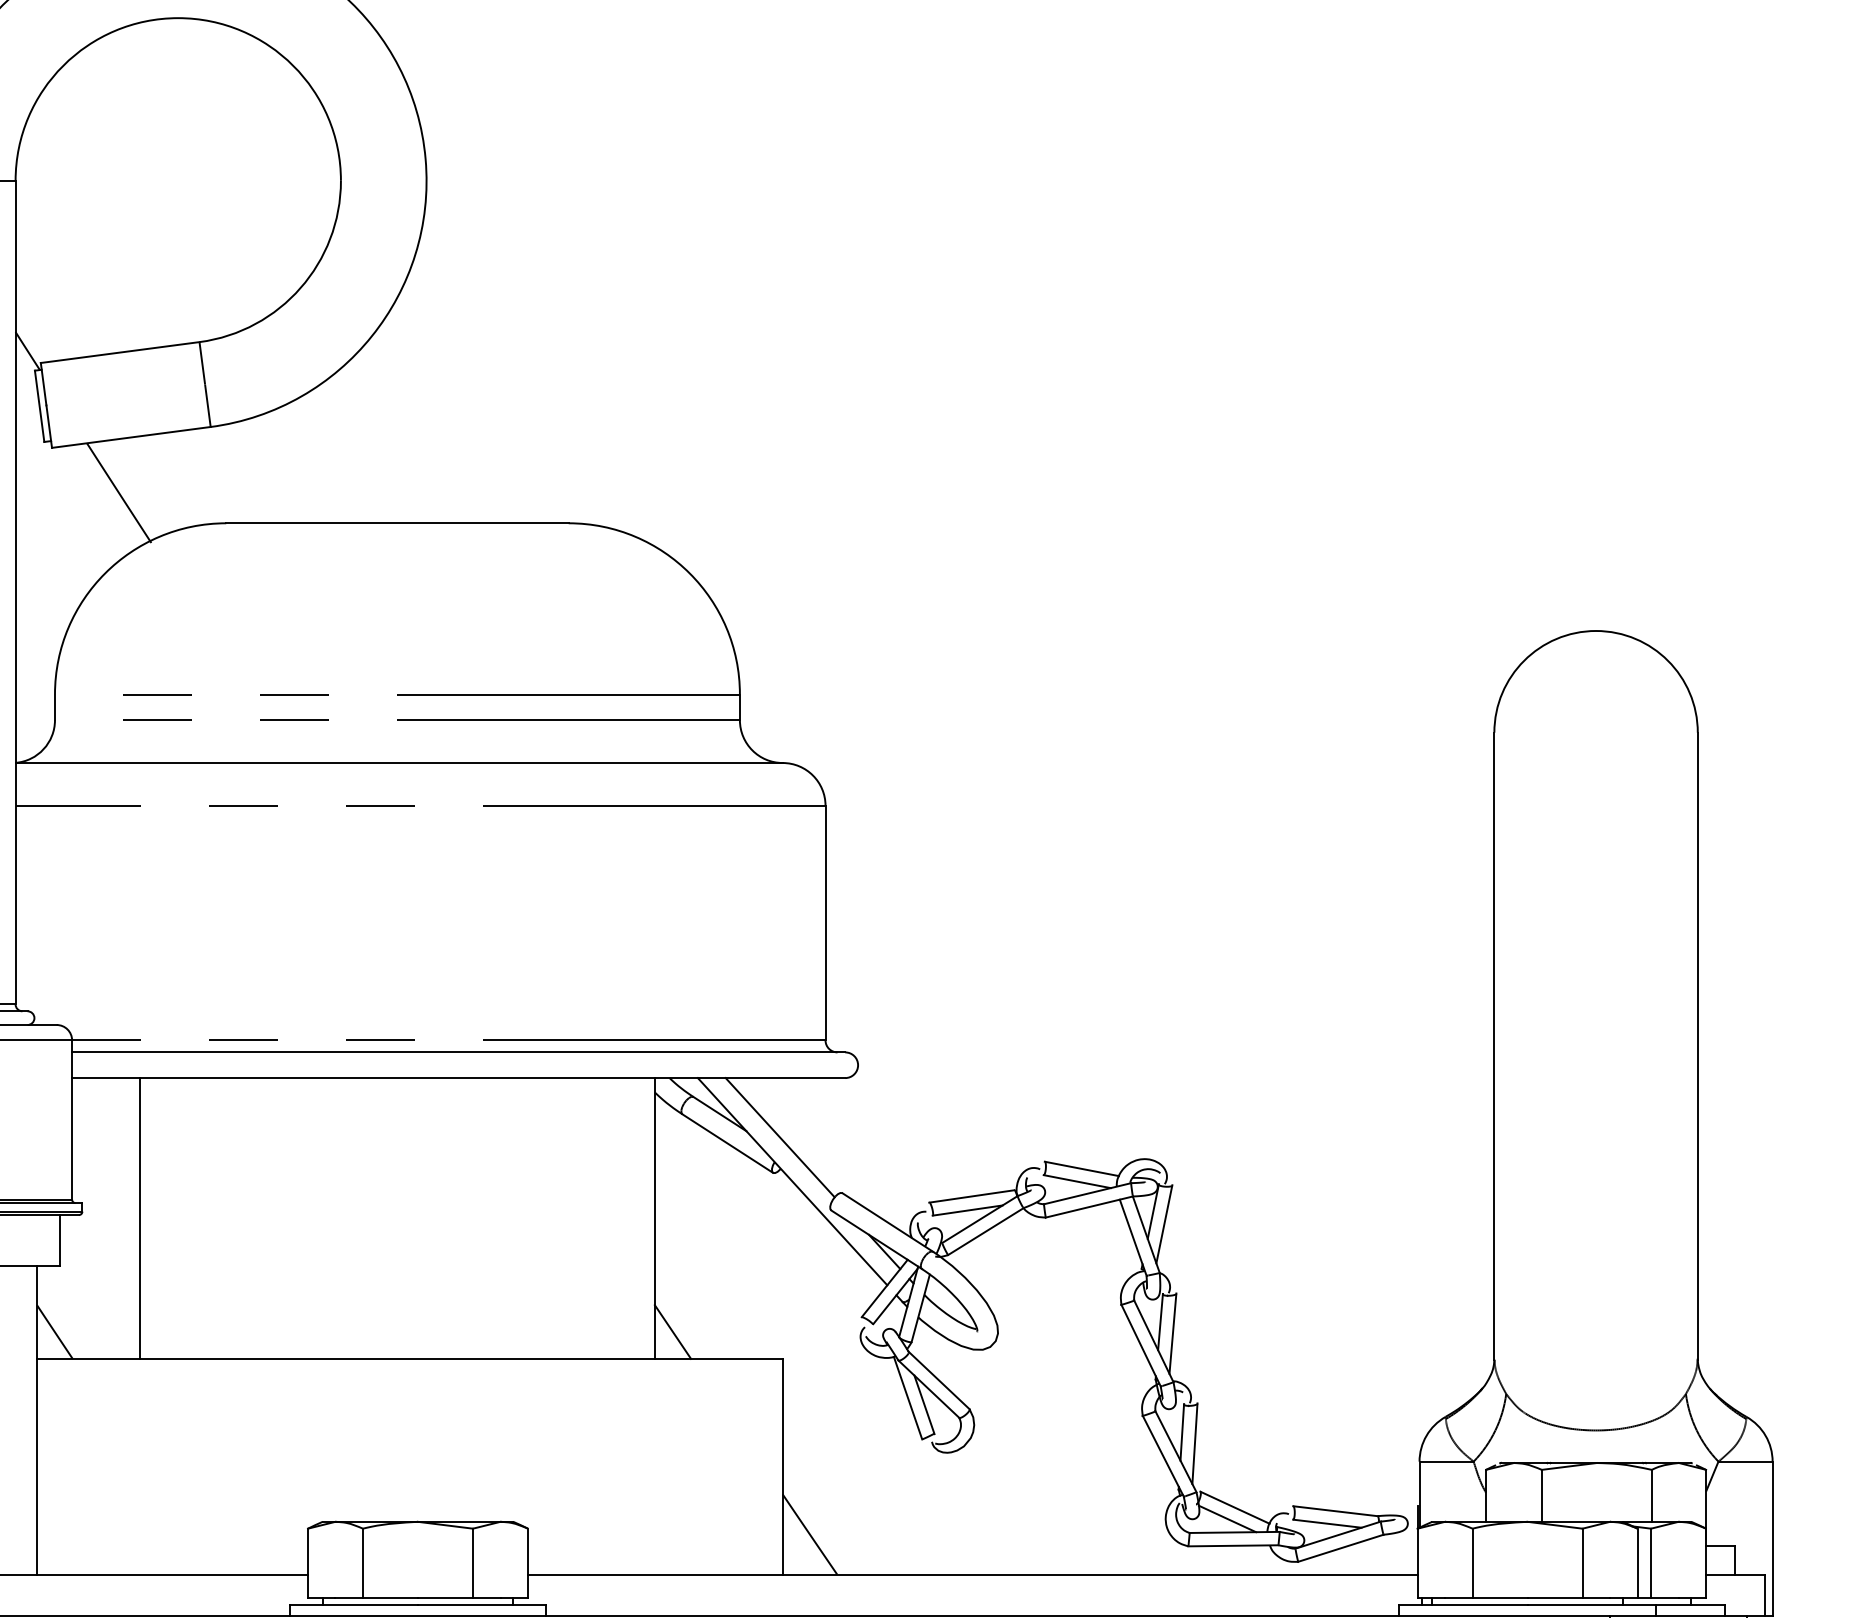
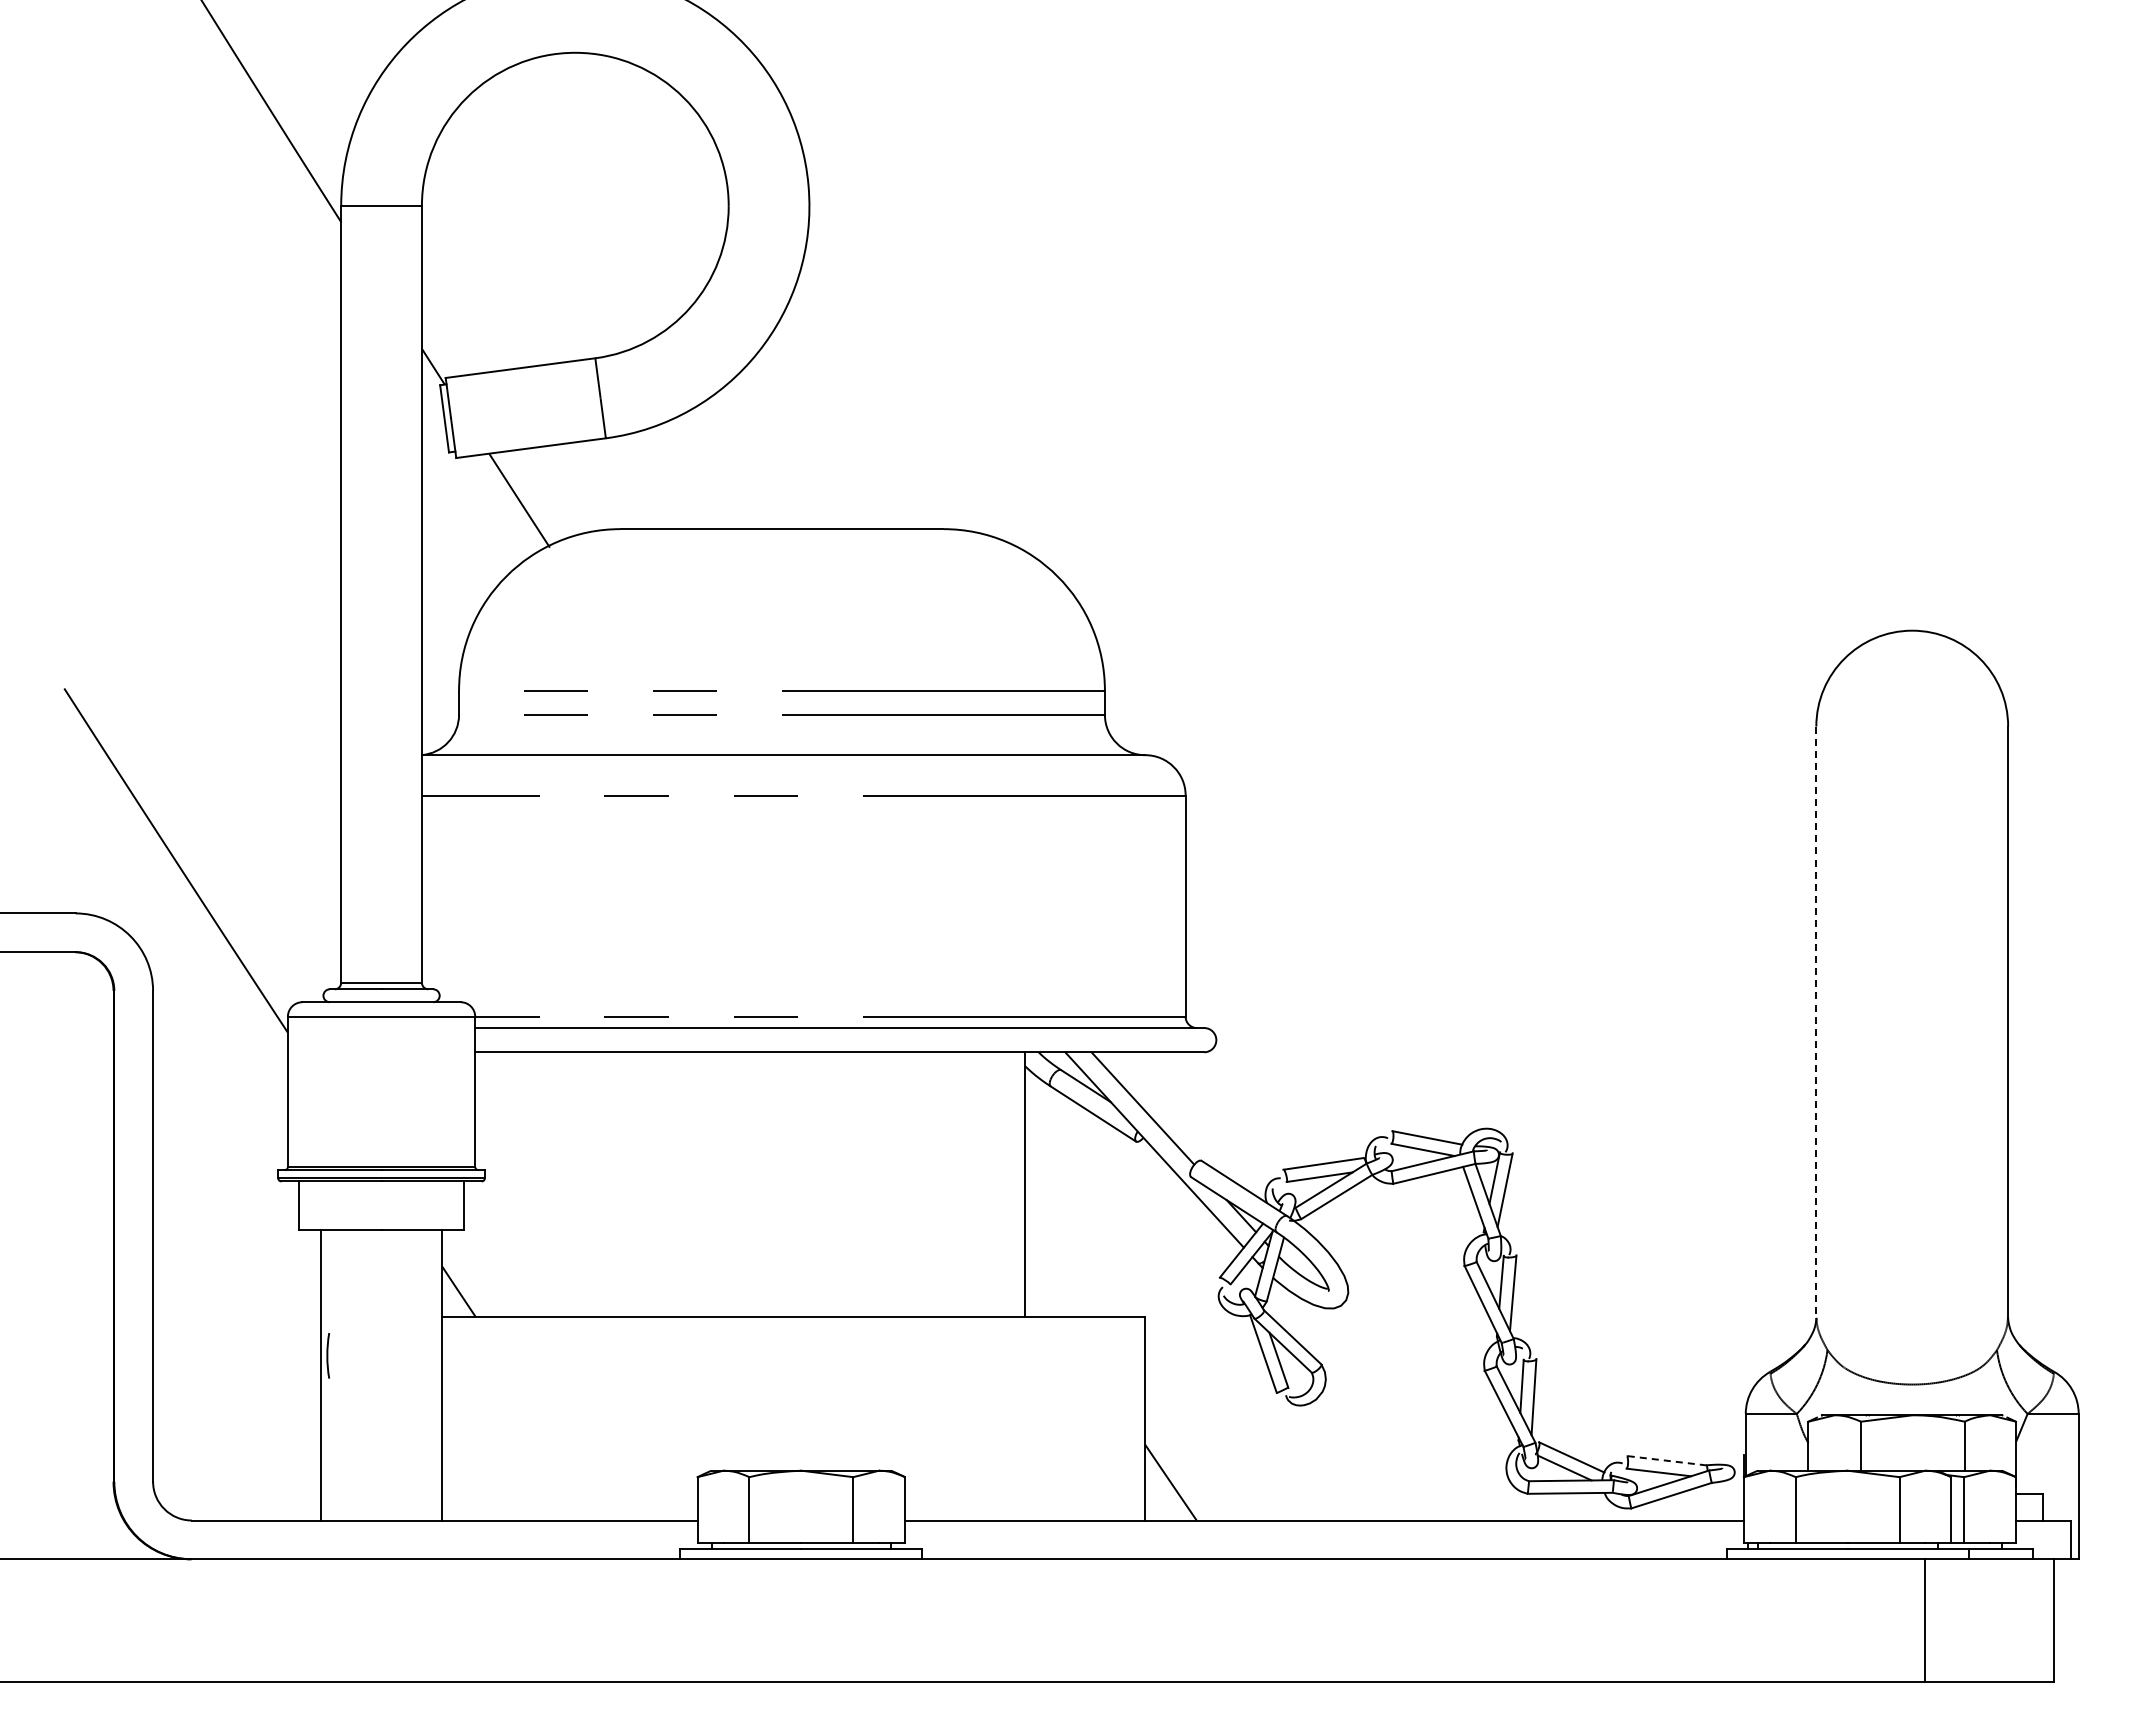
line: (1494, 1046) -> (1816, 1022), solid -> dashed
line: (140, 1218) -> (539, 1184), removed
line: (672, 1331) -> (1041, 1291), removed
line: (1335, 1511) -> (1666, 1460), solid -> dashed

